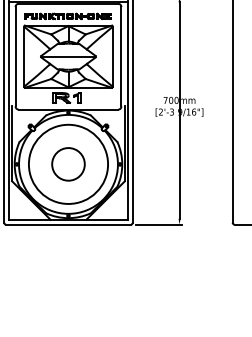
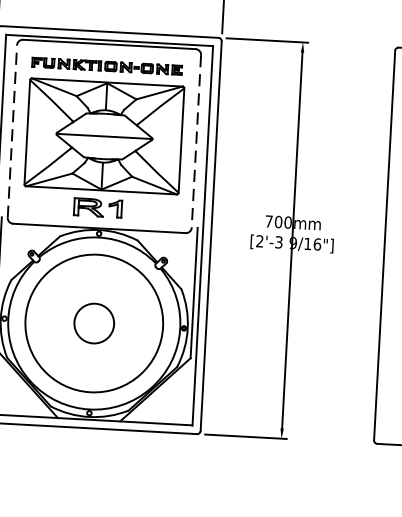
line: (15, 56) -> (12, 131), solid -> dashed
line: (121, 56) -> (196, 141), solid -> dashed
circle: (68, 164) -> (94, 323), size x0.7

